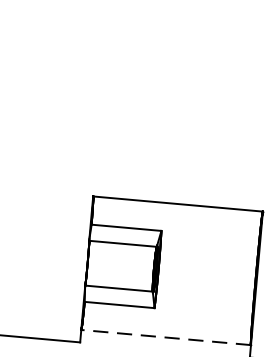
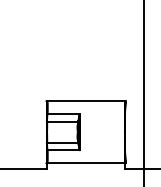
line: (164, 338) -> (85, 163), dashed -> solid

